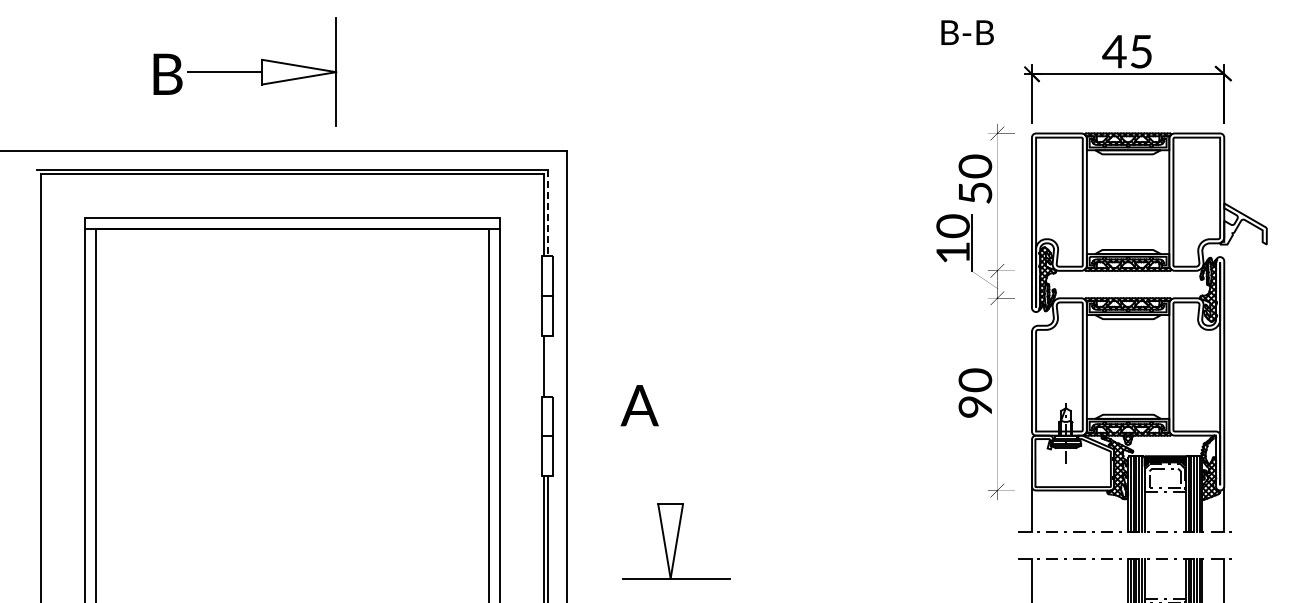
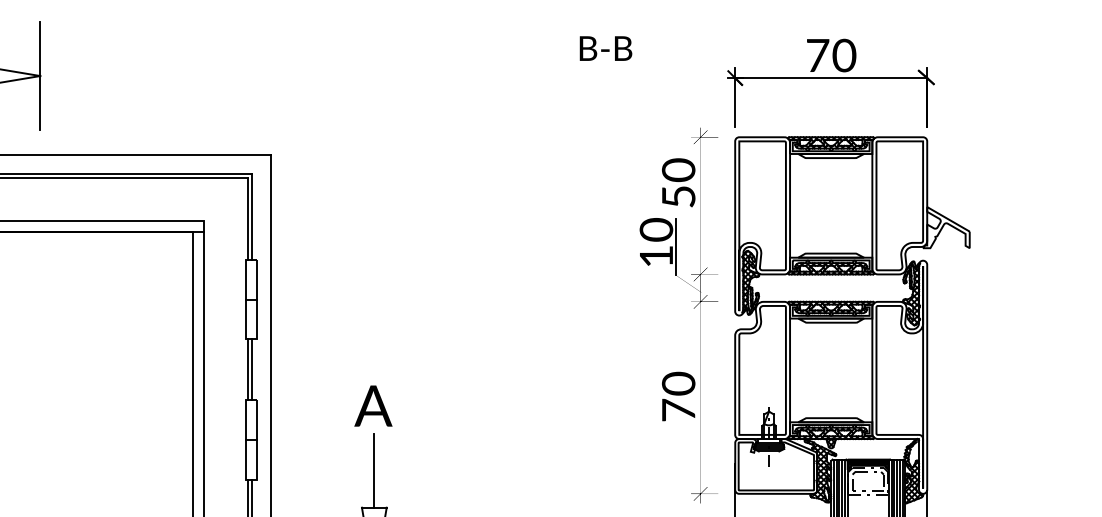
text: (967, 32) -> (605, 48), moved
text: (1127, 51) -> (830, 55), 45 -> 70
line: (548, 213) -> (252, 217), dashed -> solid
line: (548, 365) -> (252, 368), added
text: (639, 405) -> (373, 405), moved
text: (974, 406) -> (677, 409), 90 -> 70
line: (670, 467) -> (374, 470), added

